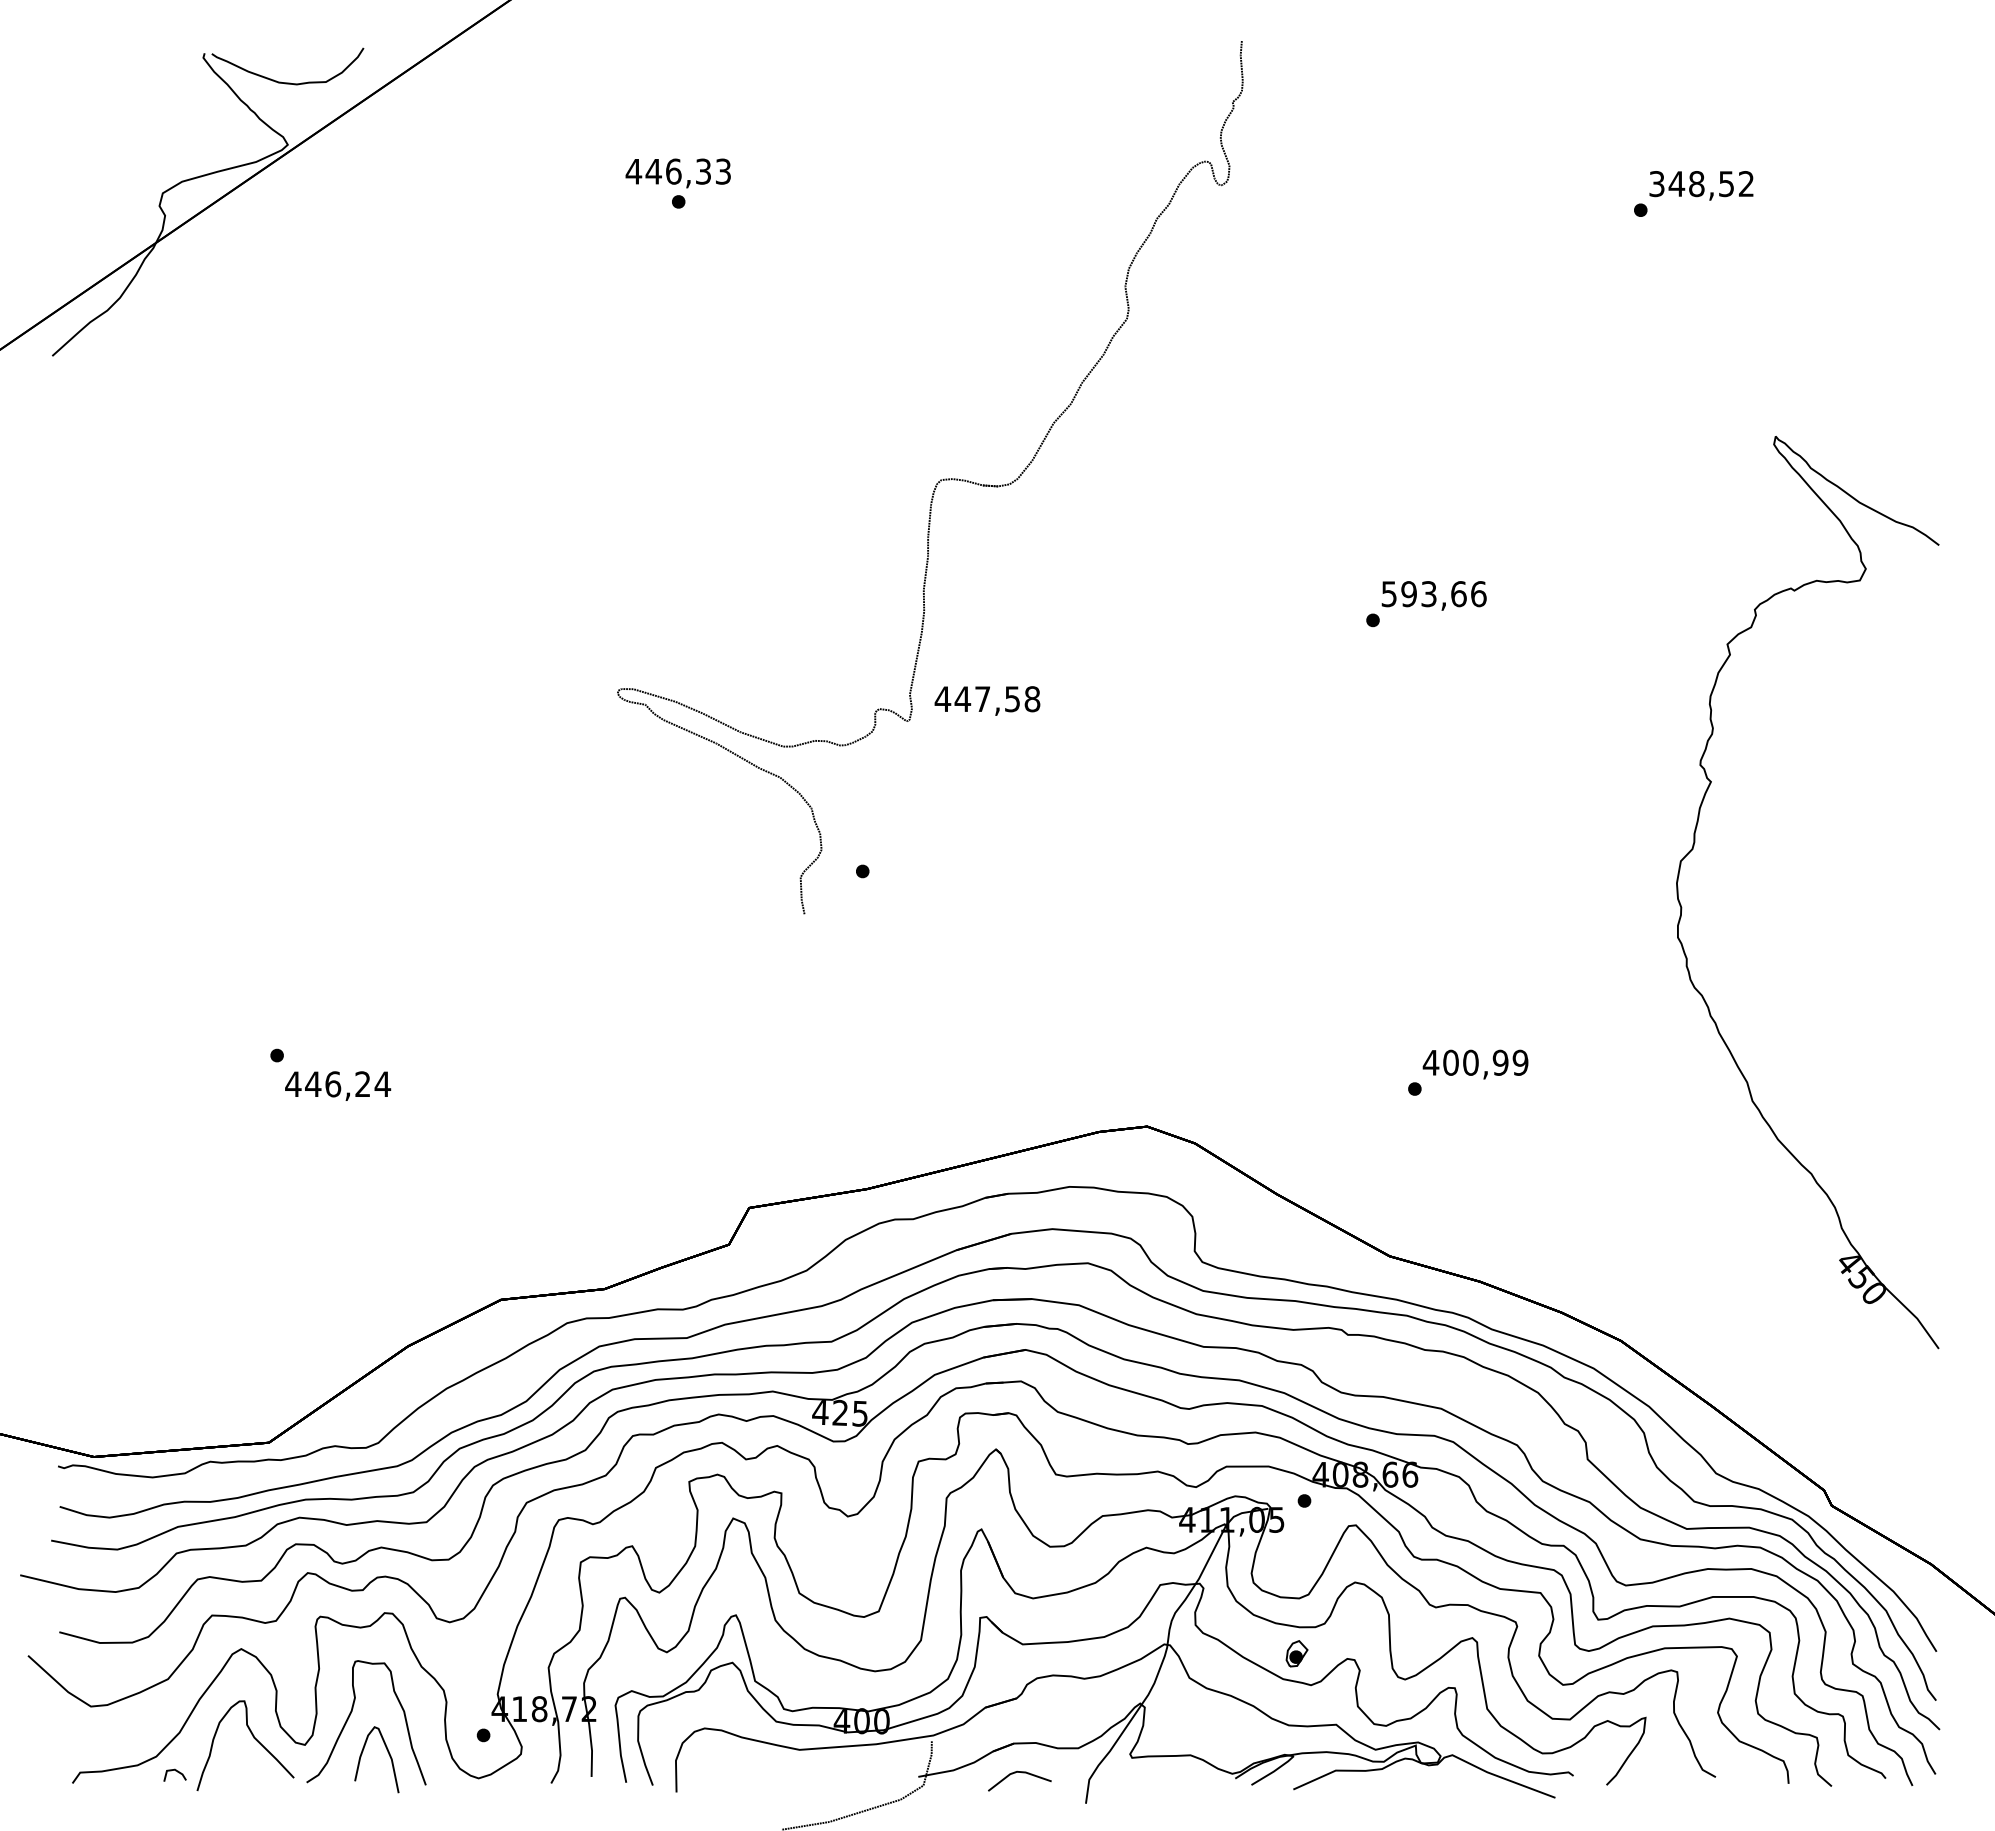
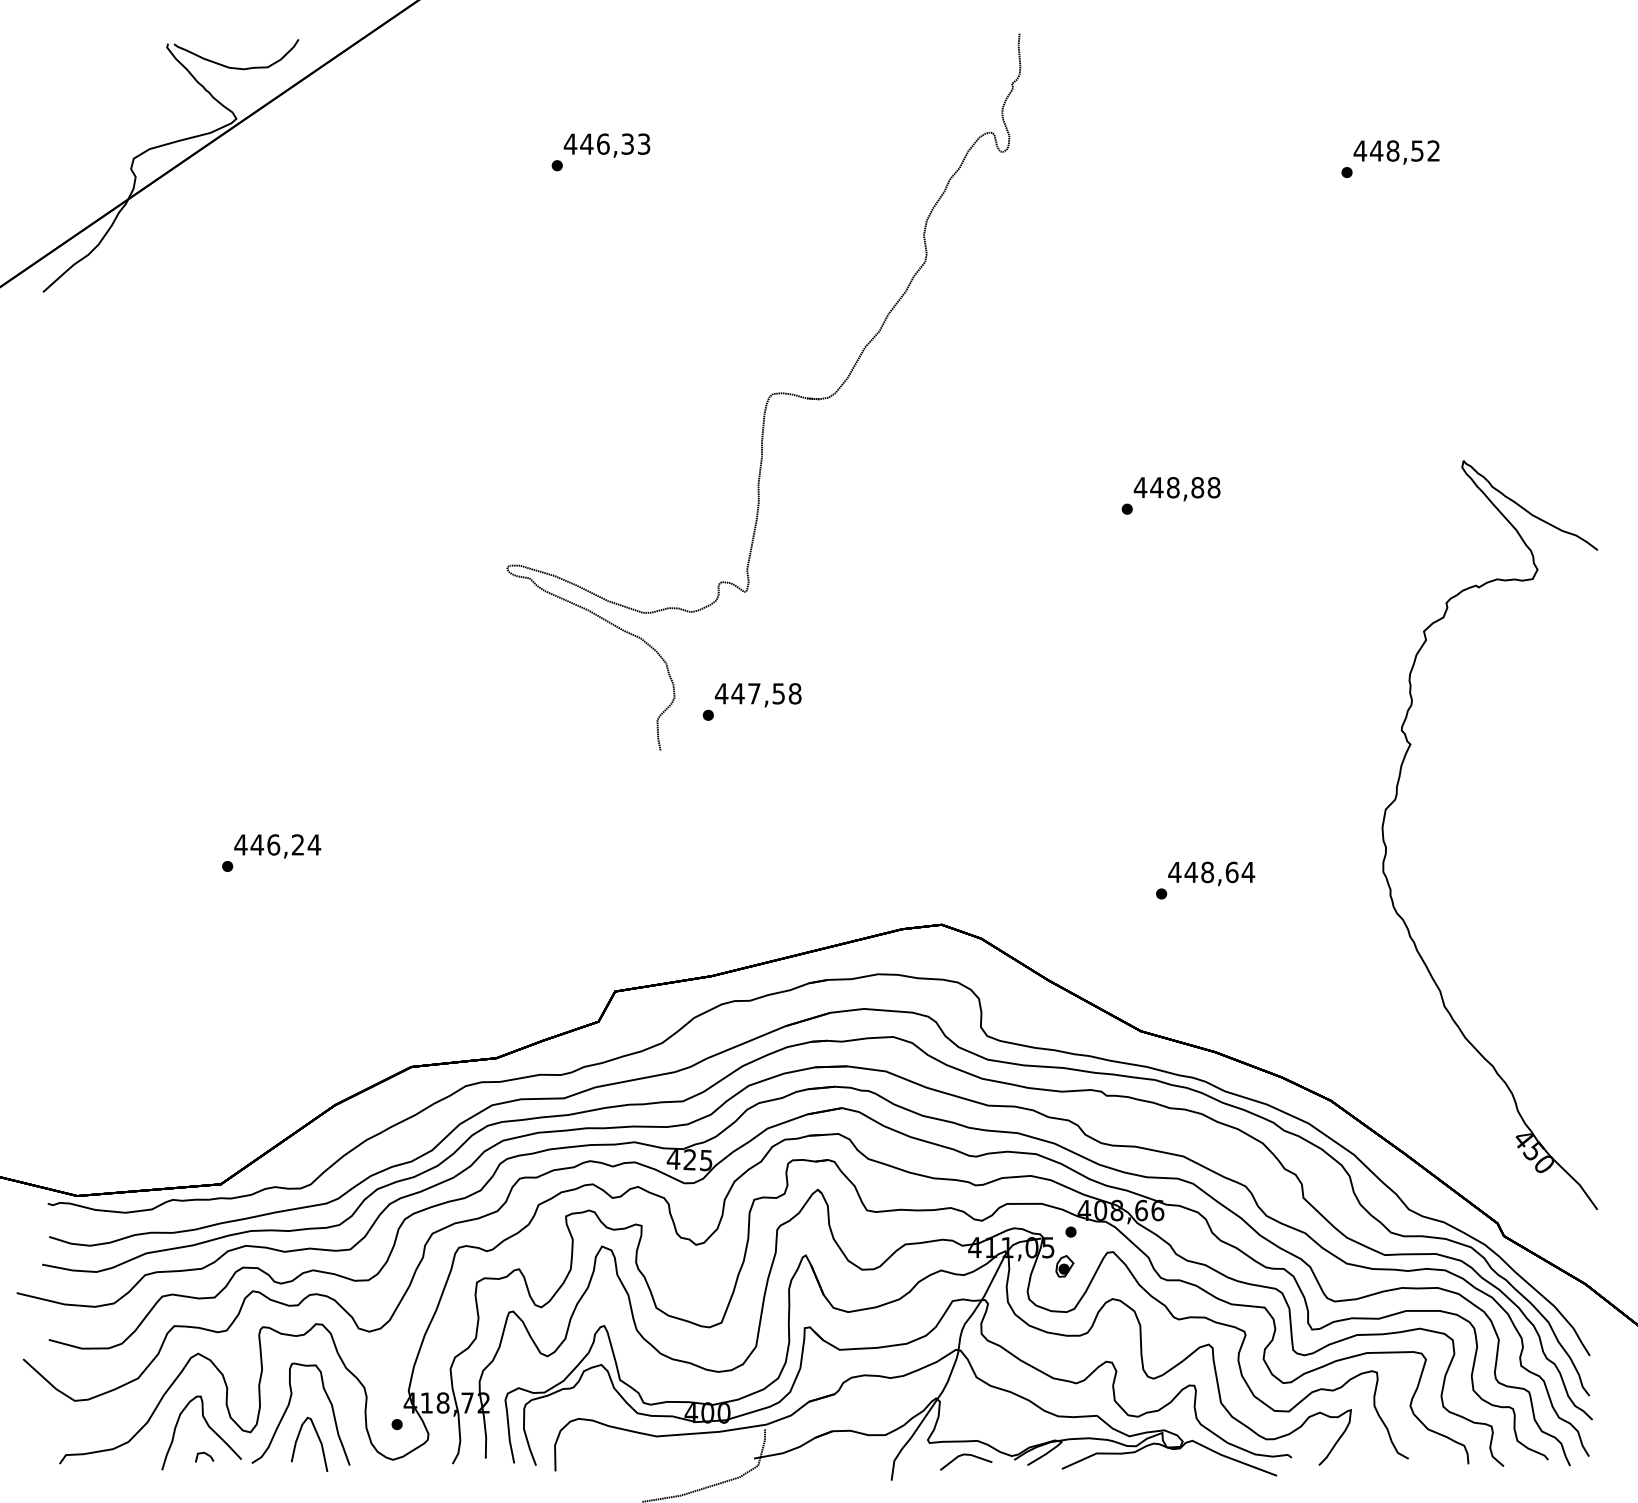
text: (677, 173) -> (606, 145), moved
text: (1656, 184) -> (1359, 151), 348,52 -> 448,52
text: (1433, 594) -> (1176, 487), 593,66 -> 448,88
text: (987, 700) -> (758, 694), moved
part: (1693, 849) -> (1396, 799), moved
text: (1485, 1062) -> (1219, 872), 400,99 -> 448,64
text: (338, 1085) -> (278, 845), moved
part: (1296, 1653) -> (1064, 1266), moved
line: (175, 1771) -> (204, 1454), moved
line: (1022, 1773) -> (968, 1455), moved

